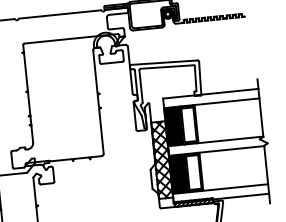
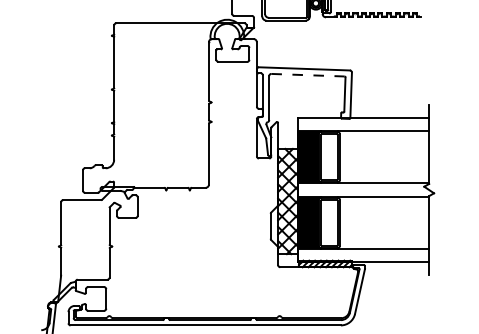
line: (167, 67) -> (307, 75), solid -> dashed

